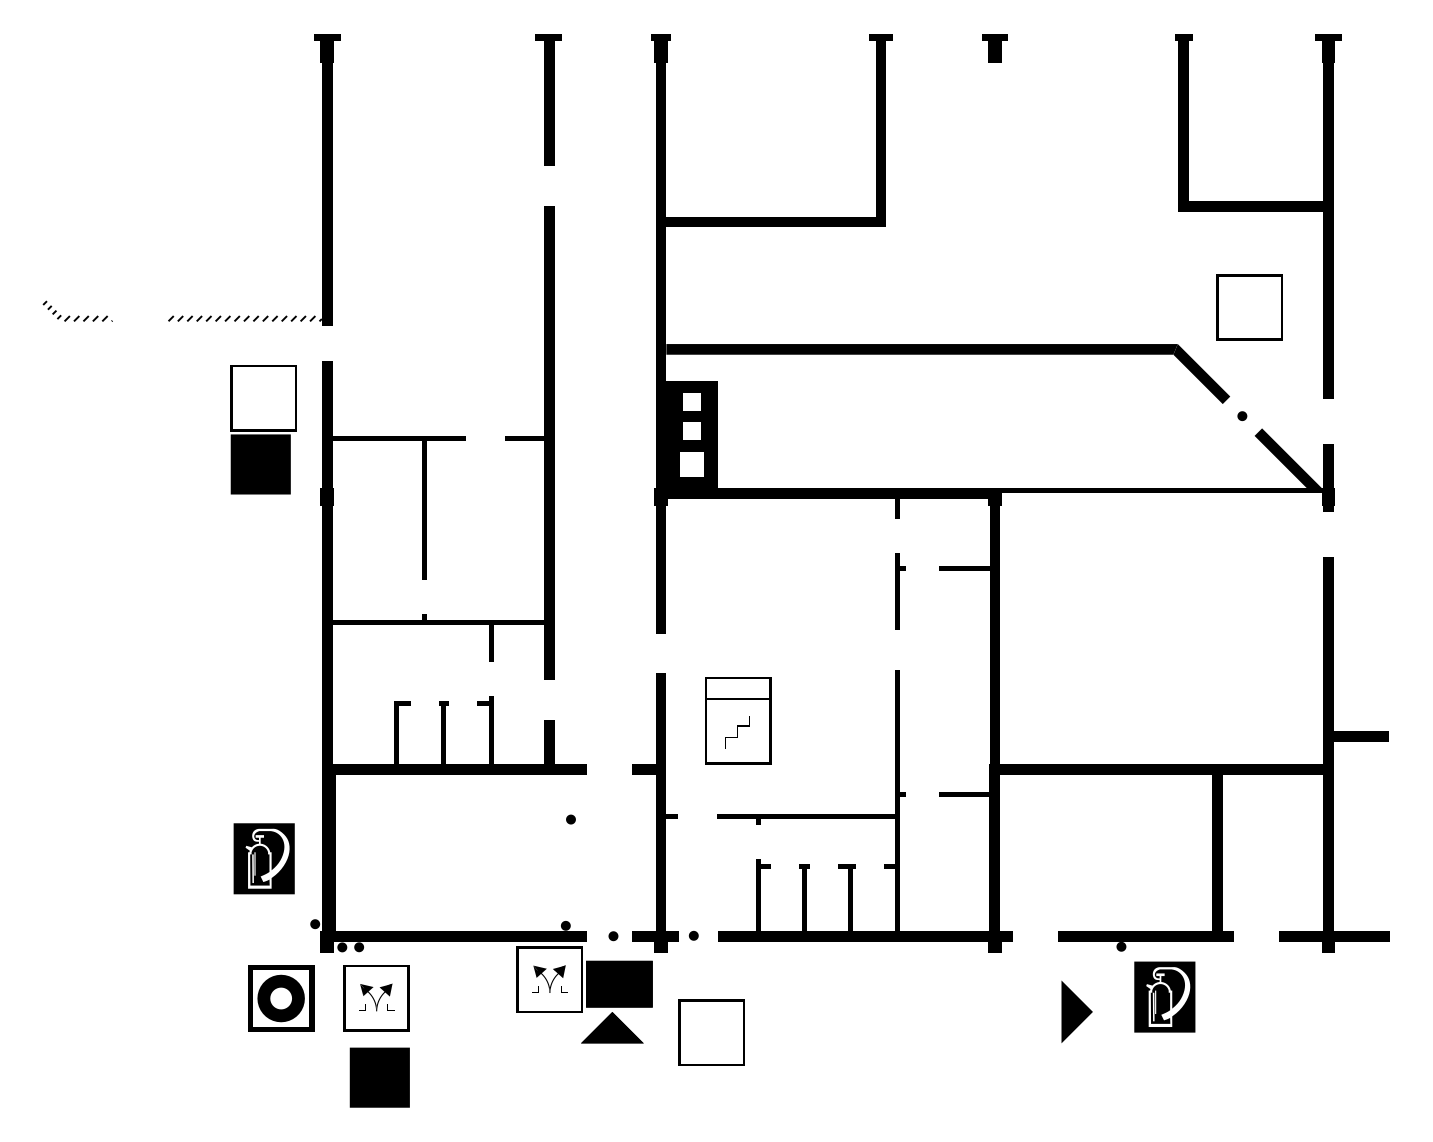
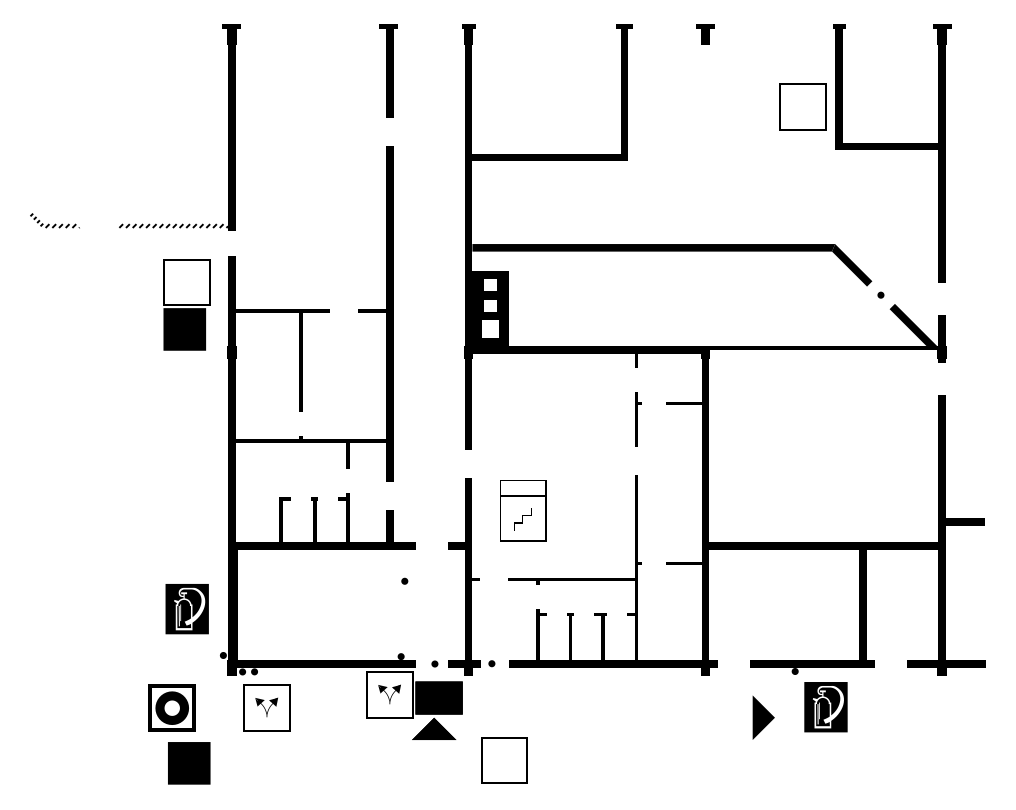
part: (1248, 306) -> (802, 106), moved
part: (280, 997) -> (171, 707), moved
part: (711, 1032) -> (504, 760), moved
part: (380, 1077) -> (189, 763), moved

